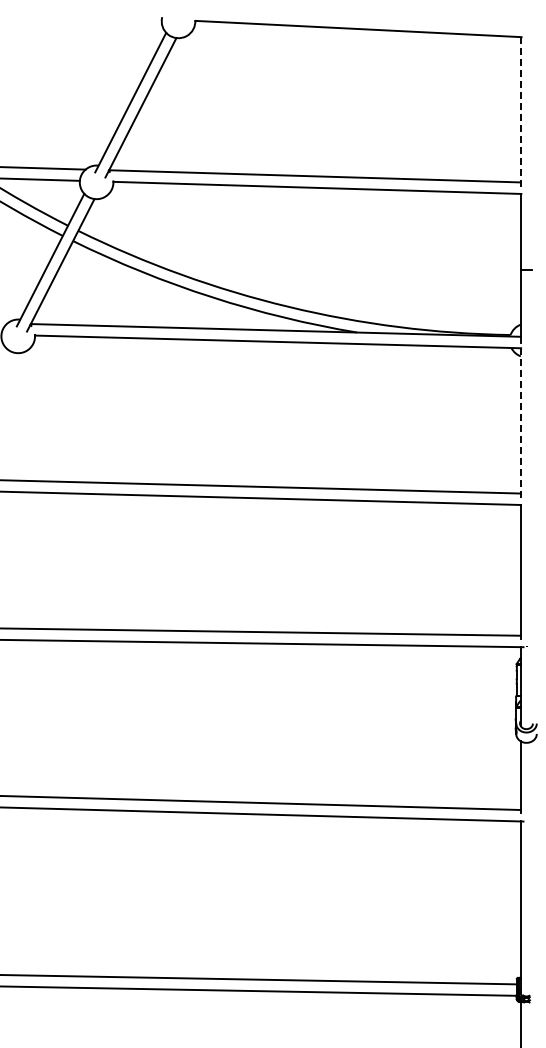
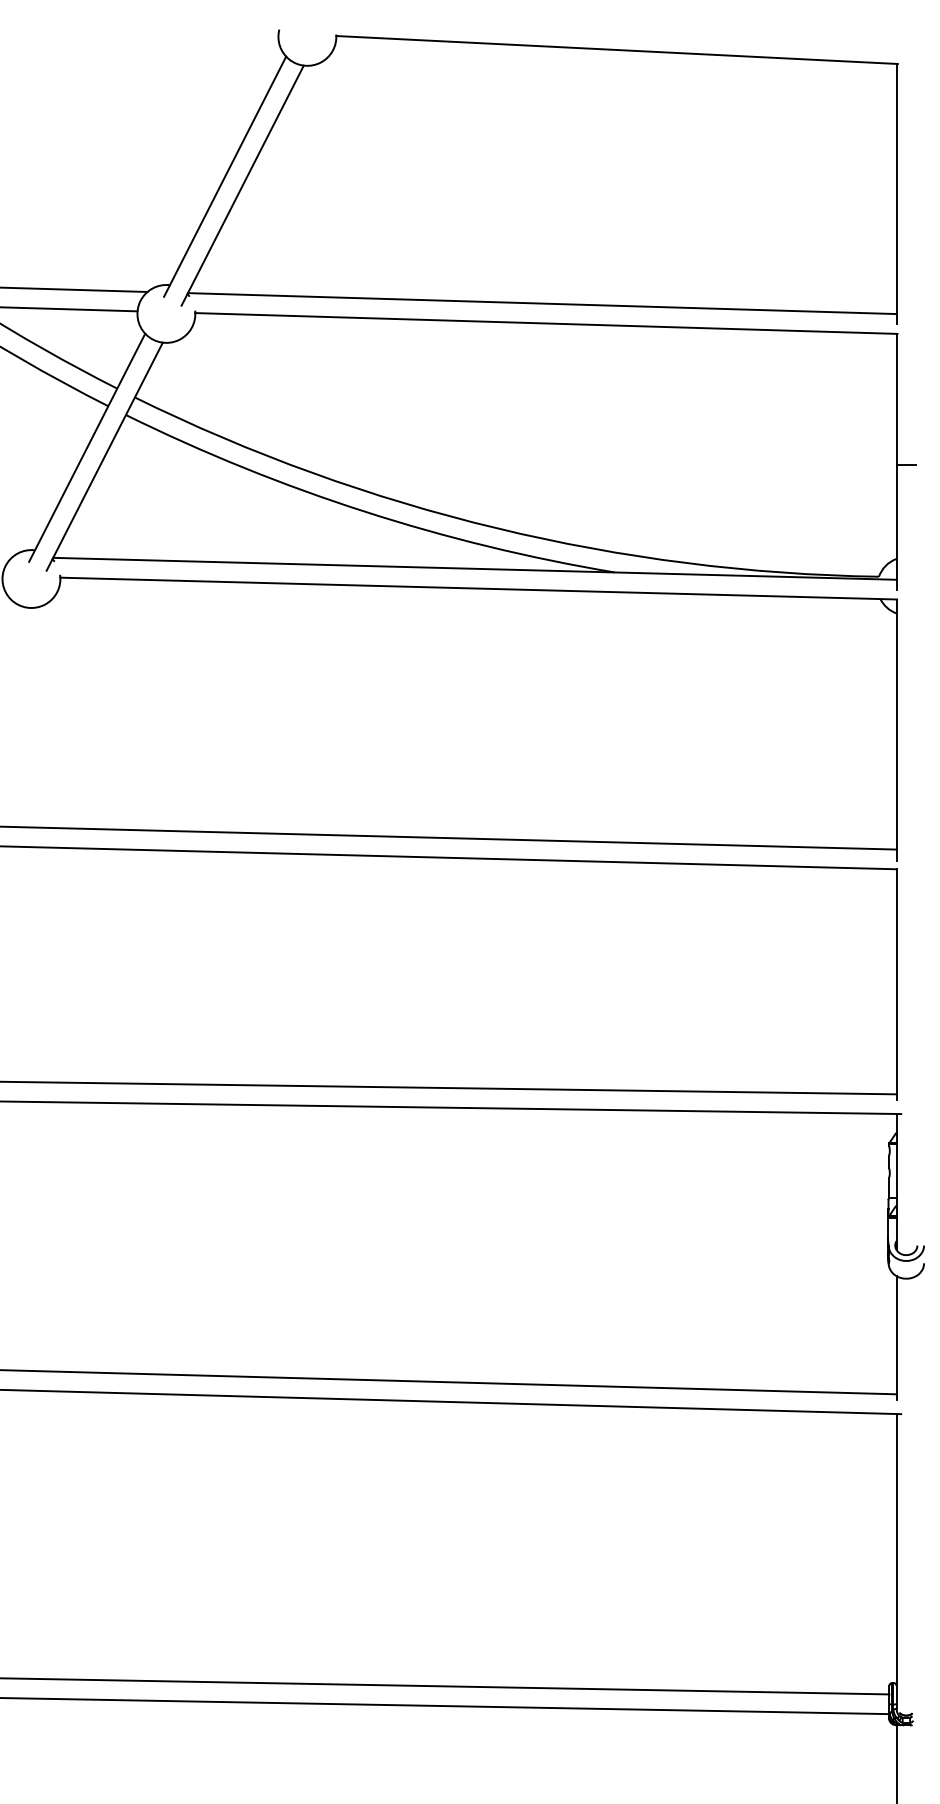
line: (520, 113) -> (896, 195), dashed -> solid
line: (520, 424) -> (896, 730), dashed -> solid

